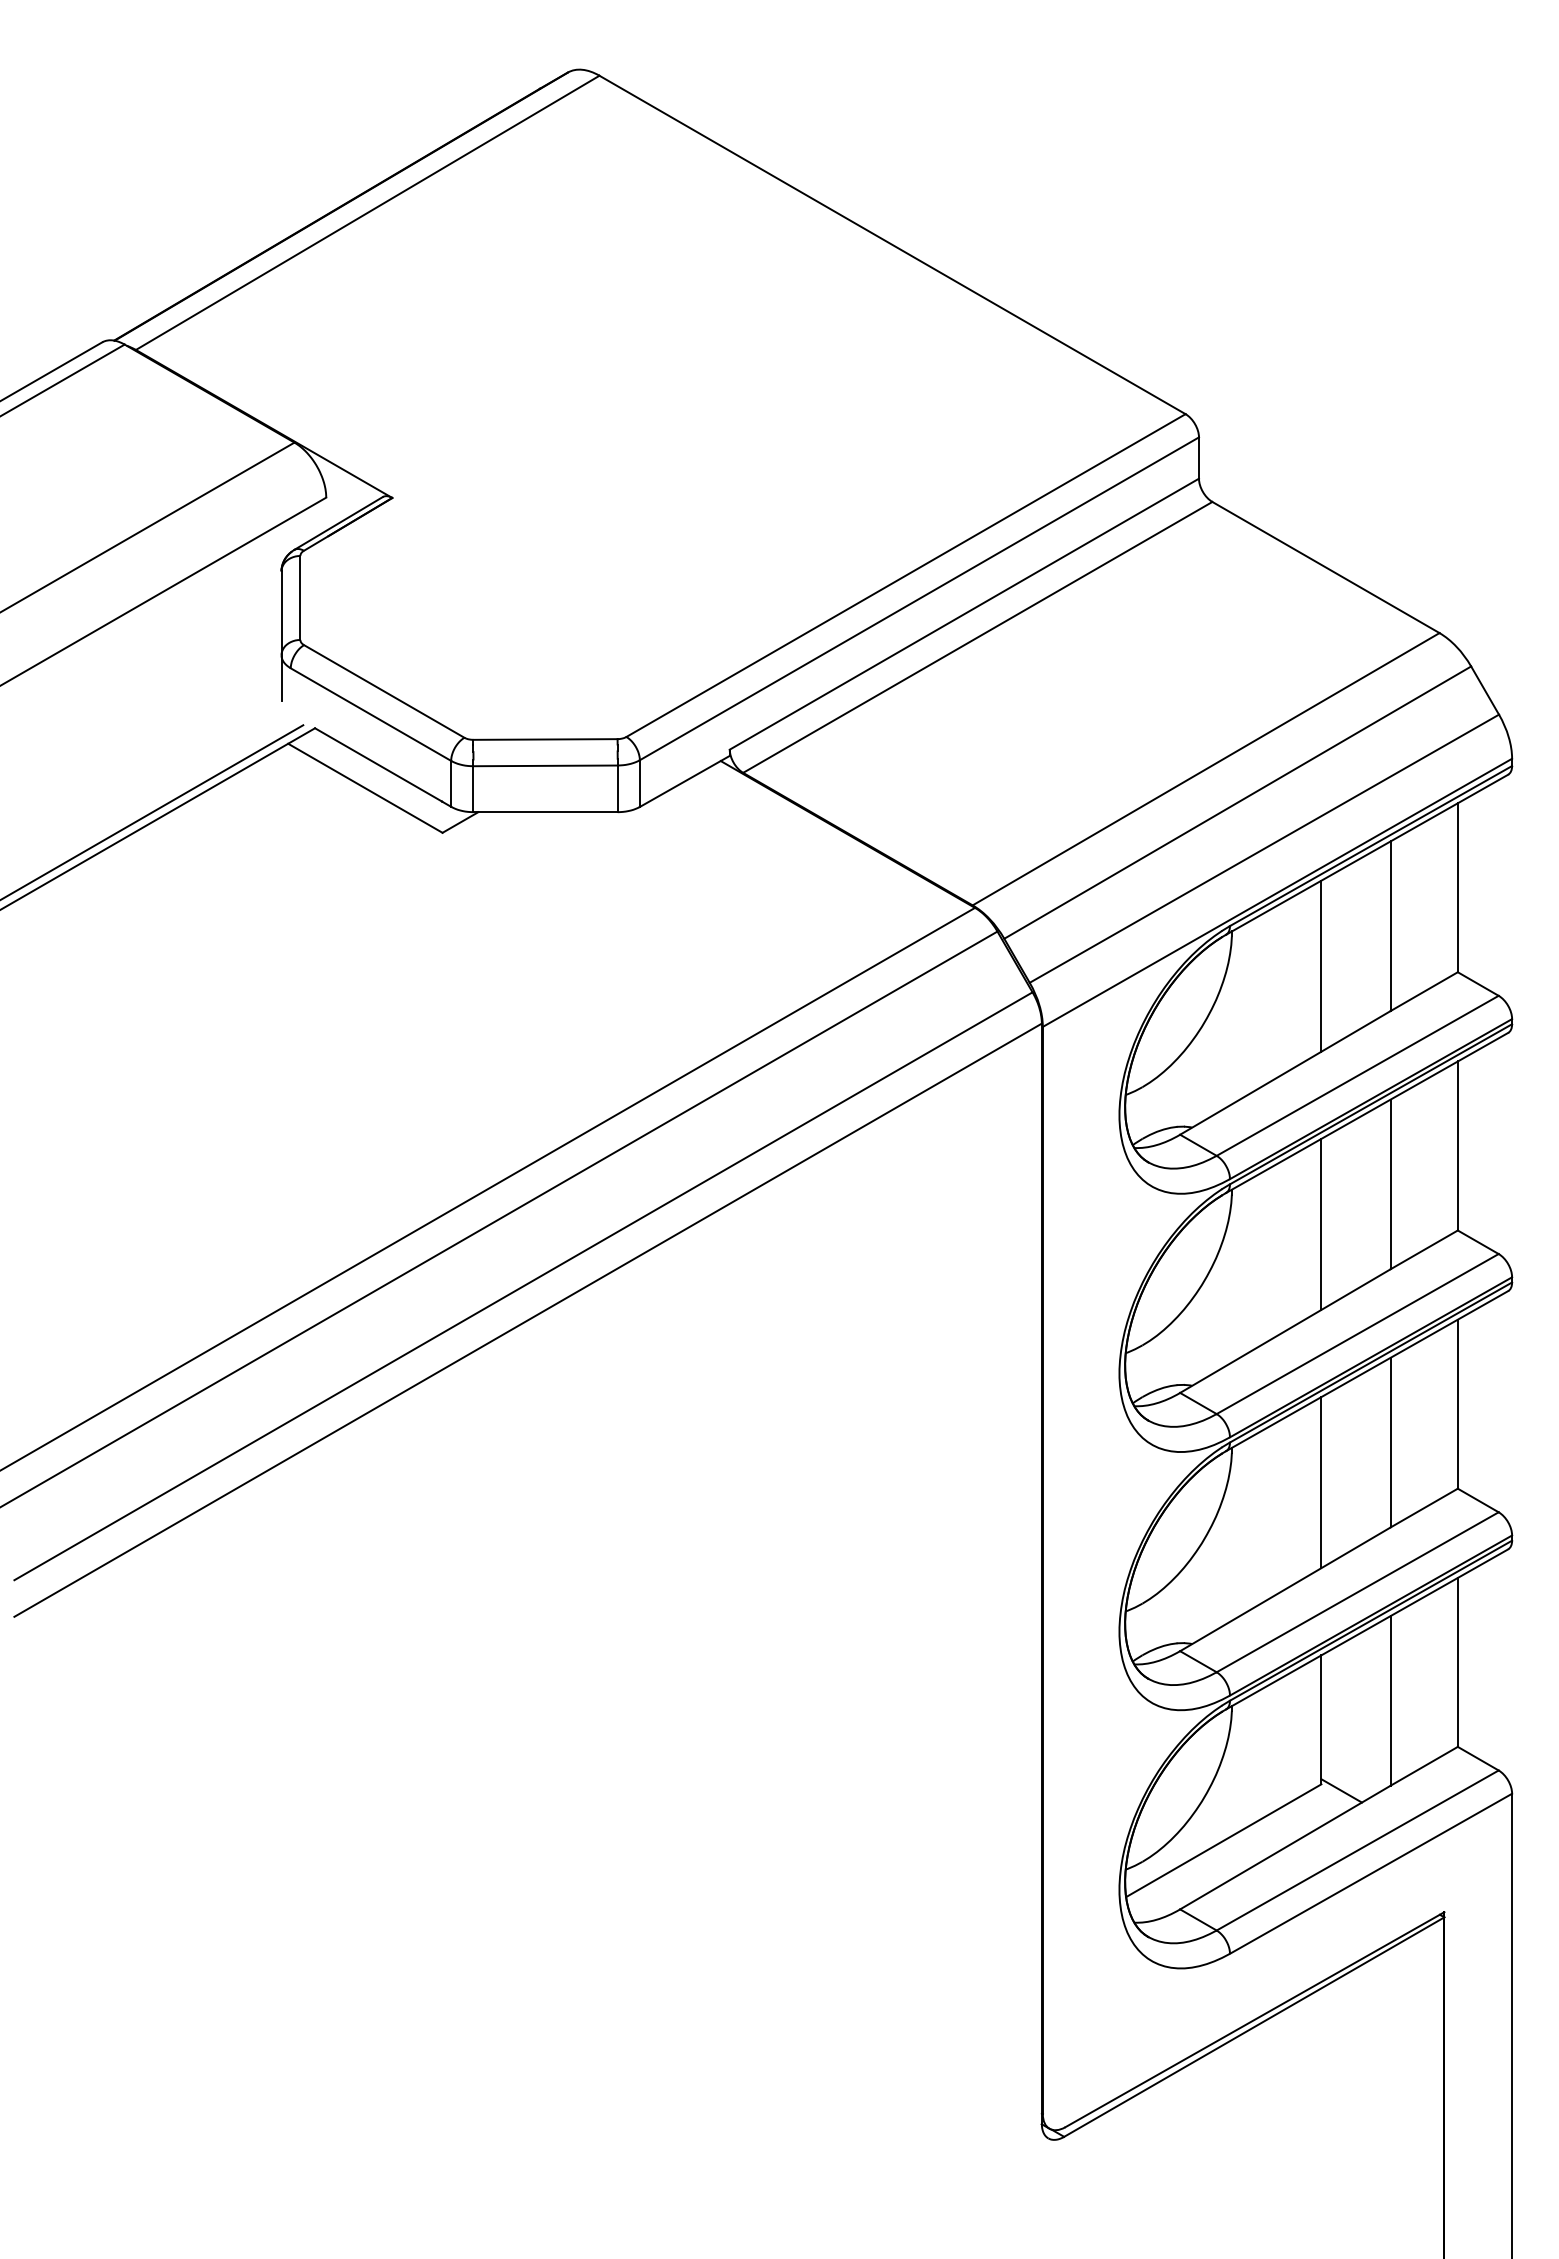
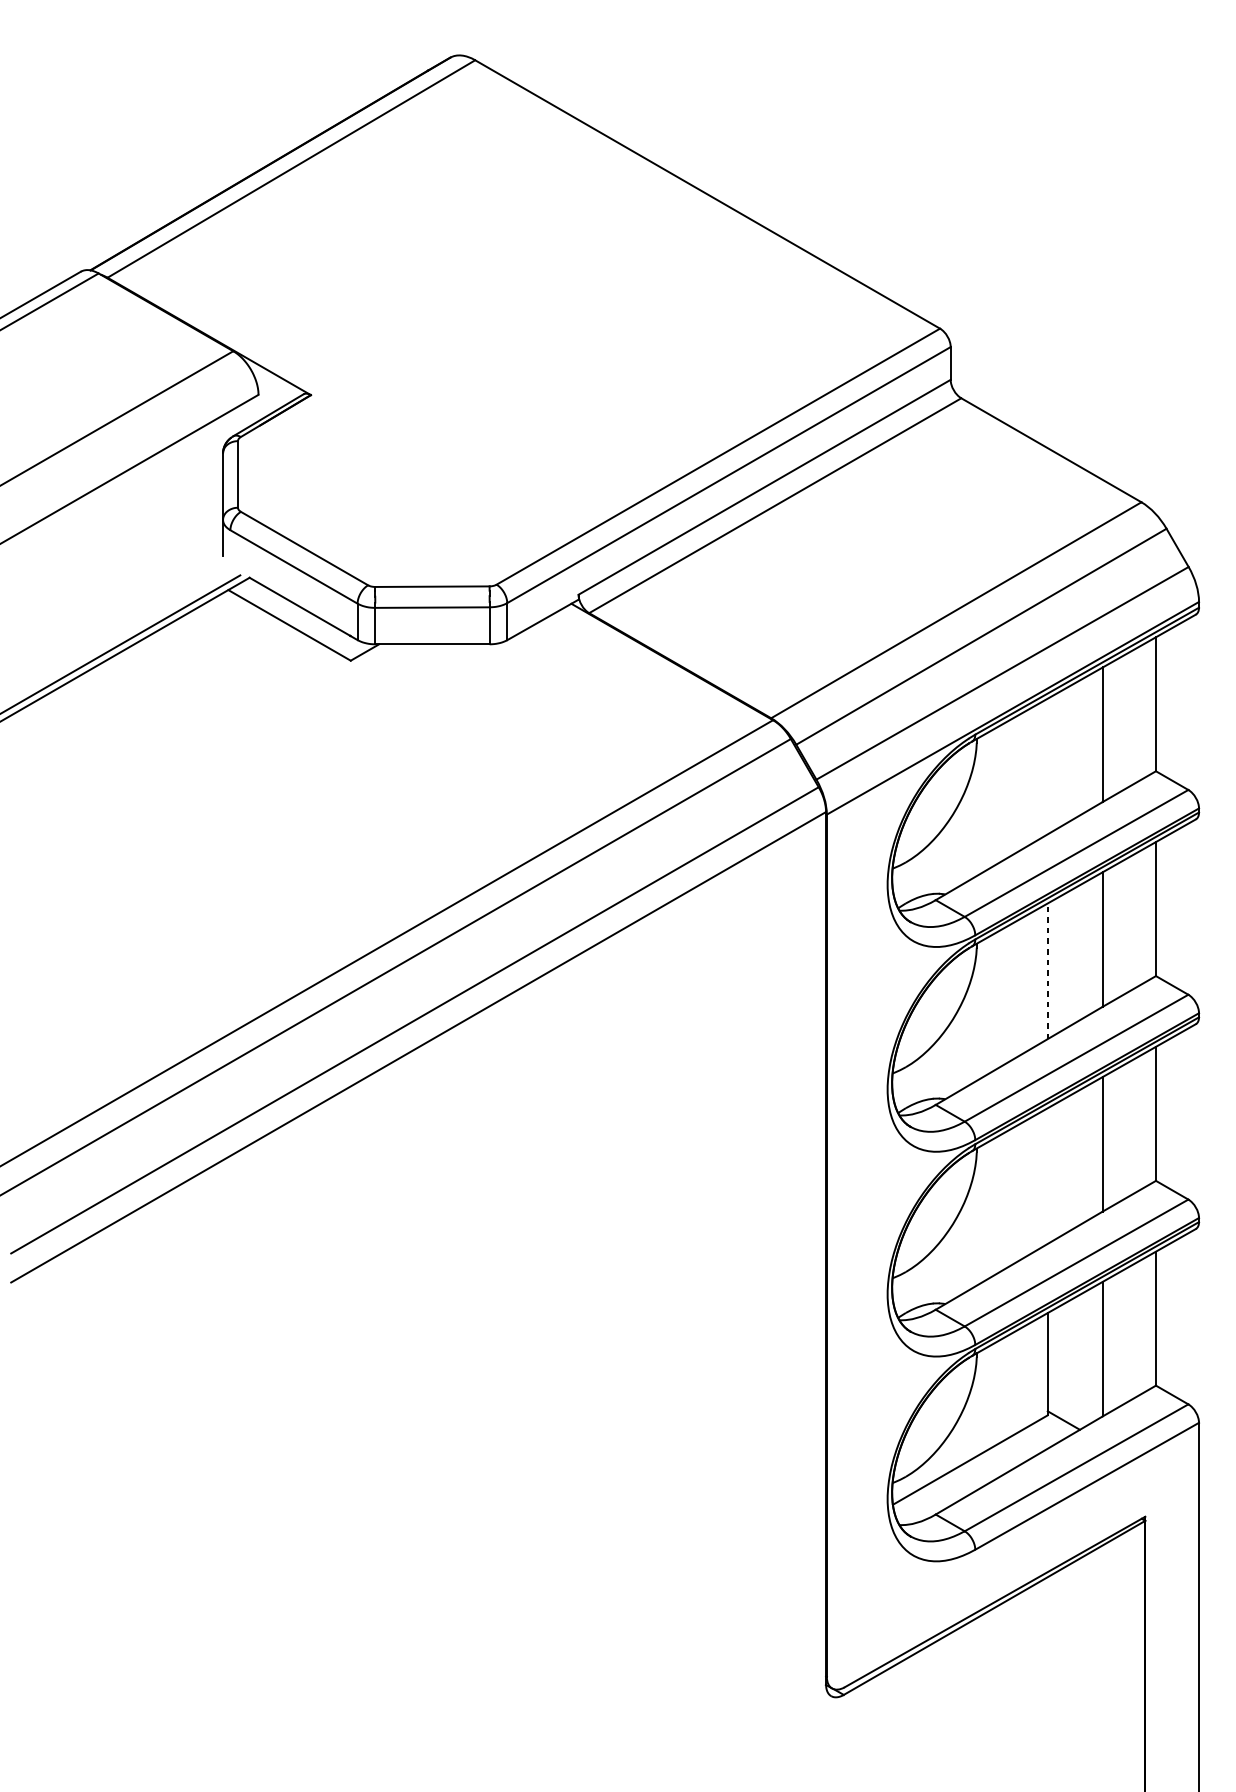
line: (1321, 965) -> (1047, 765), removed
line: (1321, 1224) -> (1047, 971), solid -> dashed
line: (1321, 1482) -> (1047, 1175), removed

